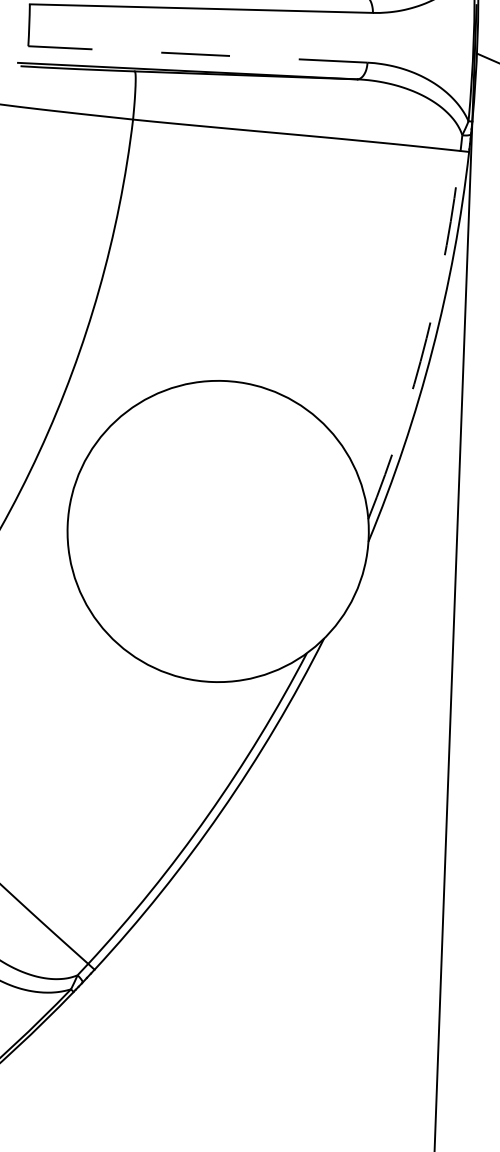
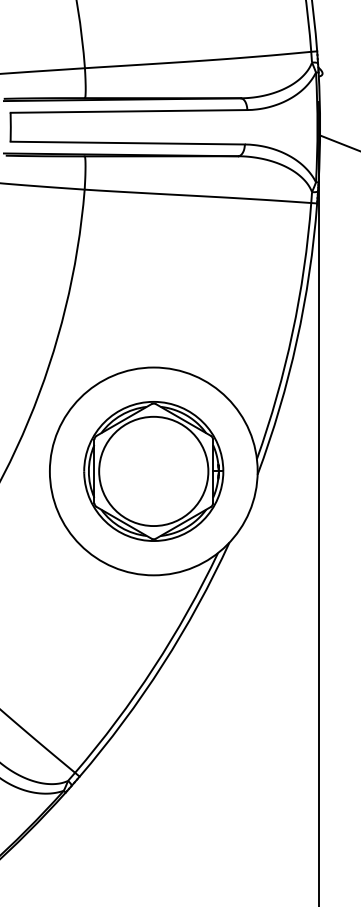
line: (197, 54) -> (127, 143), dashed -> solid
arc: (426, 337) -> (292, 332), dashed -> solid
part: (217, 531) -> (153, 471), added

